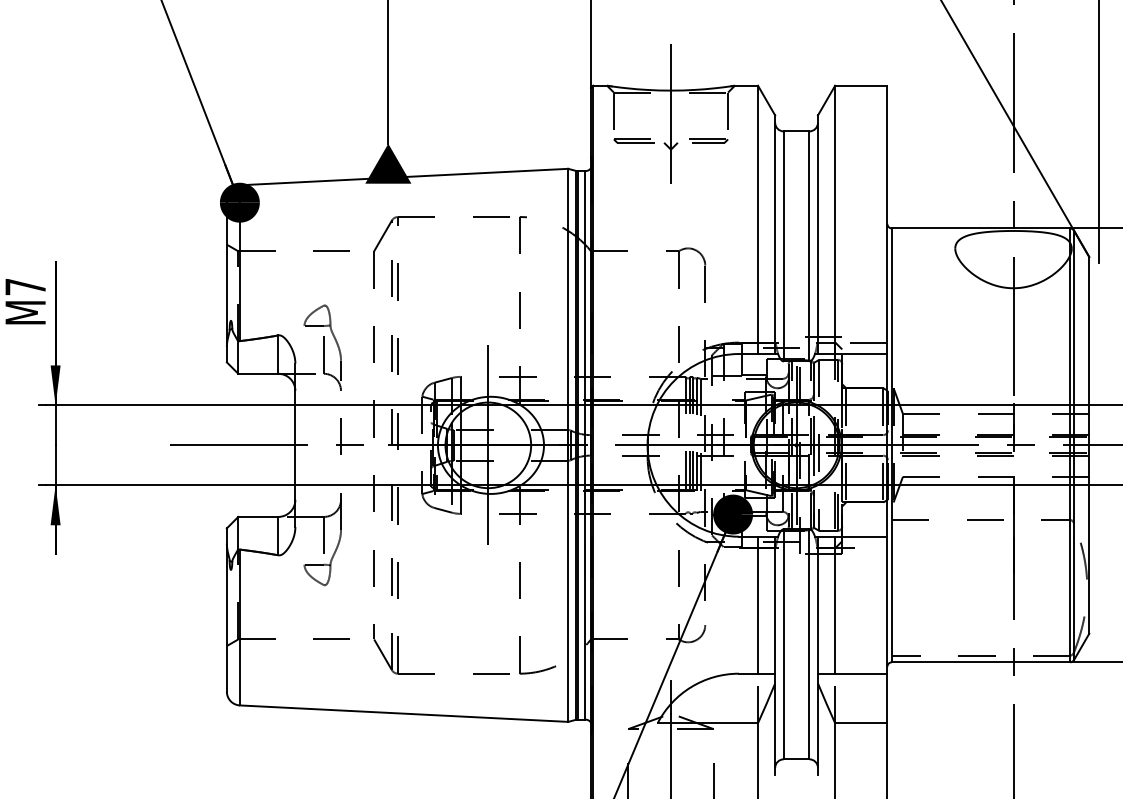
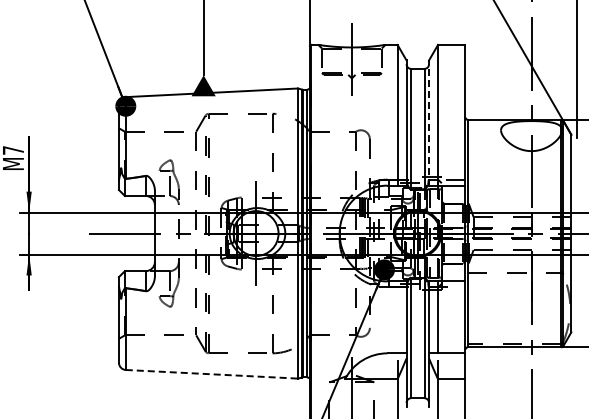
line: (818, 235) -> (429, 123), solid -> dashed
line: (757, 605) -> (397, 317), removed
line: (405, 714) -> (212, 374), solid -> dashed

